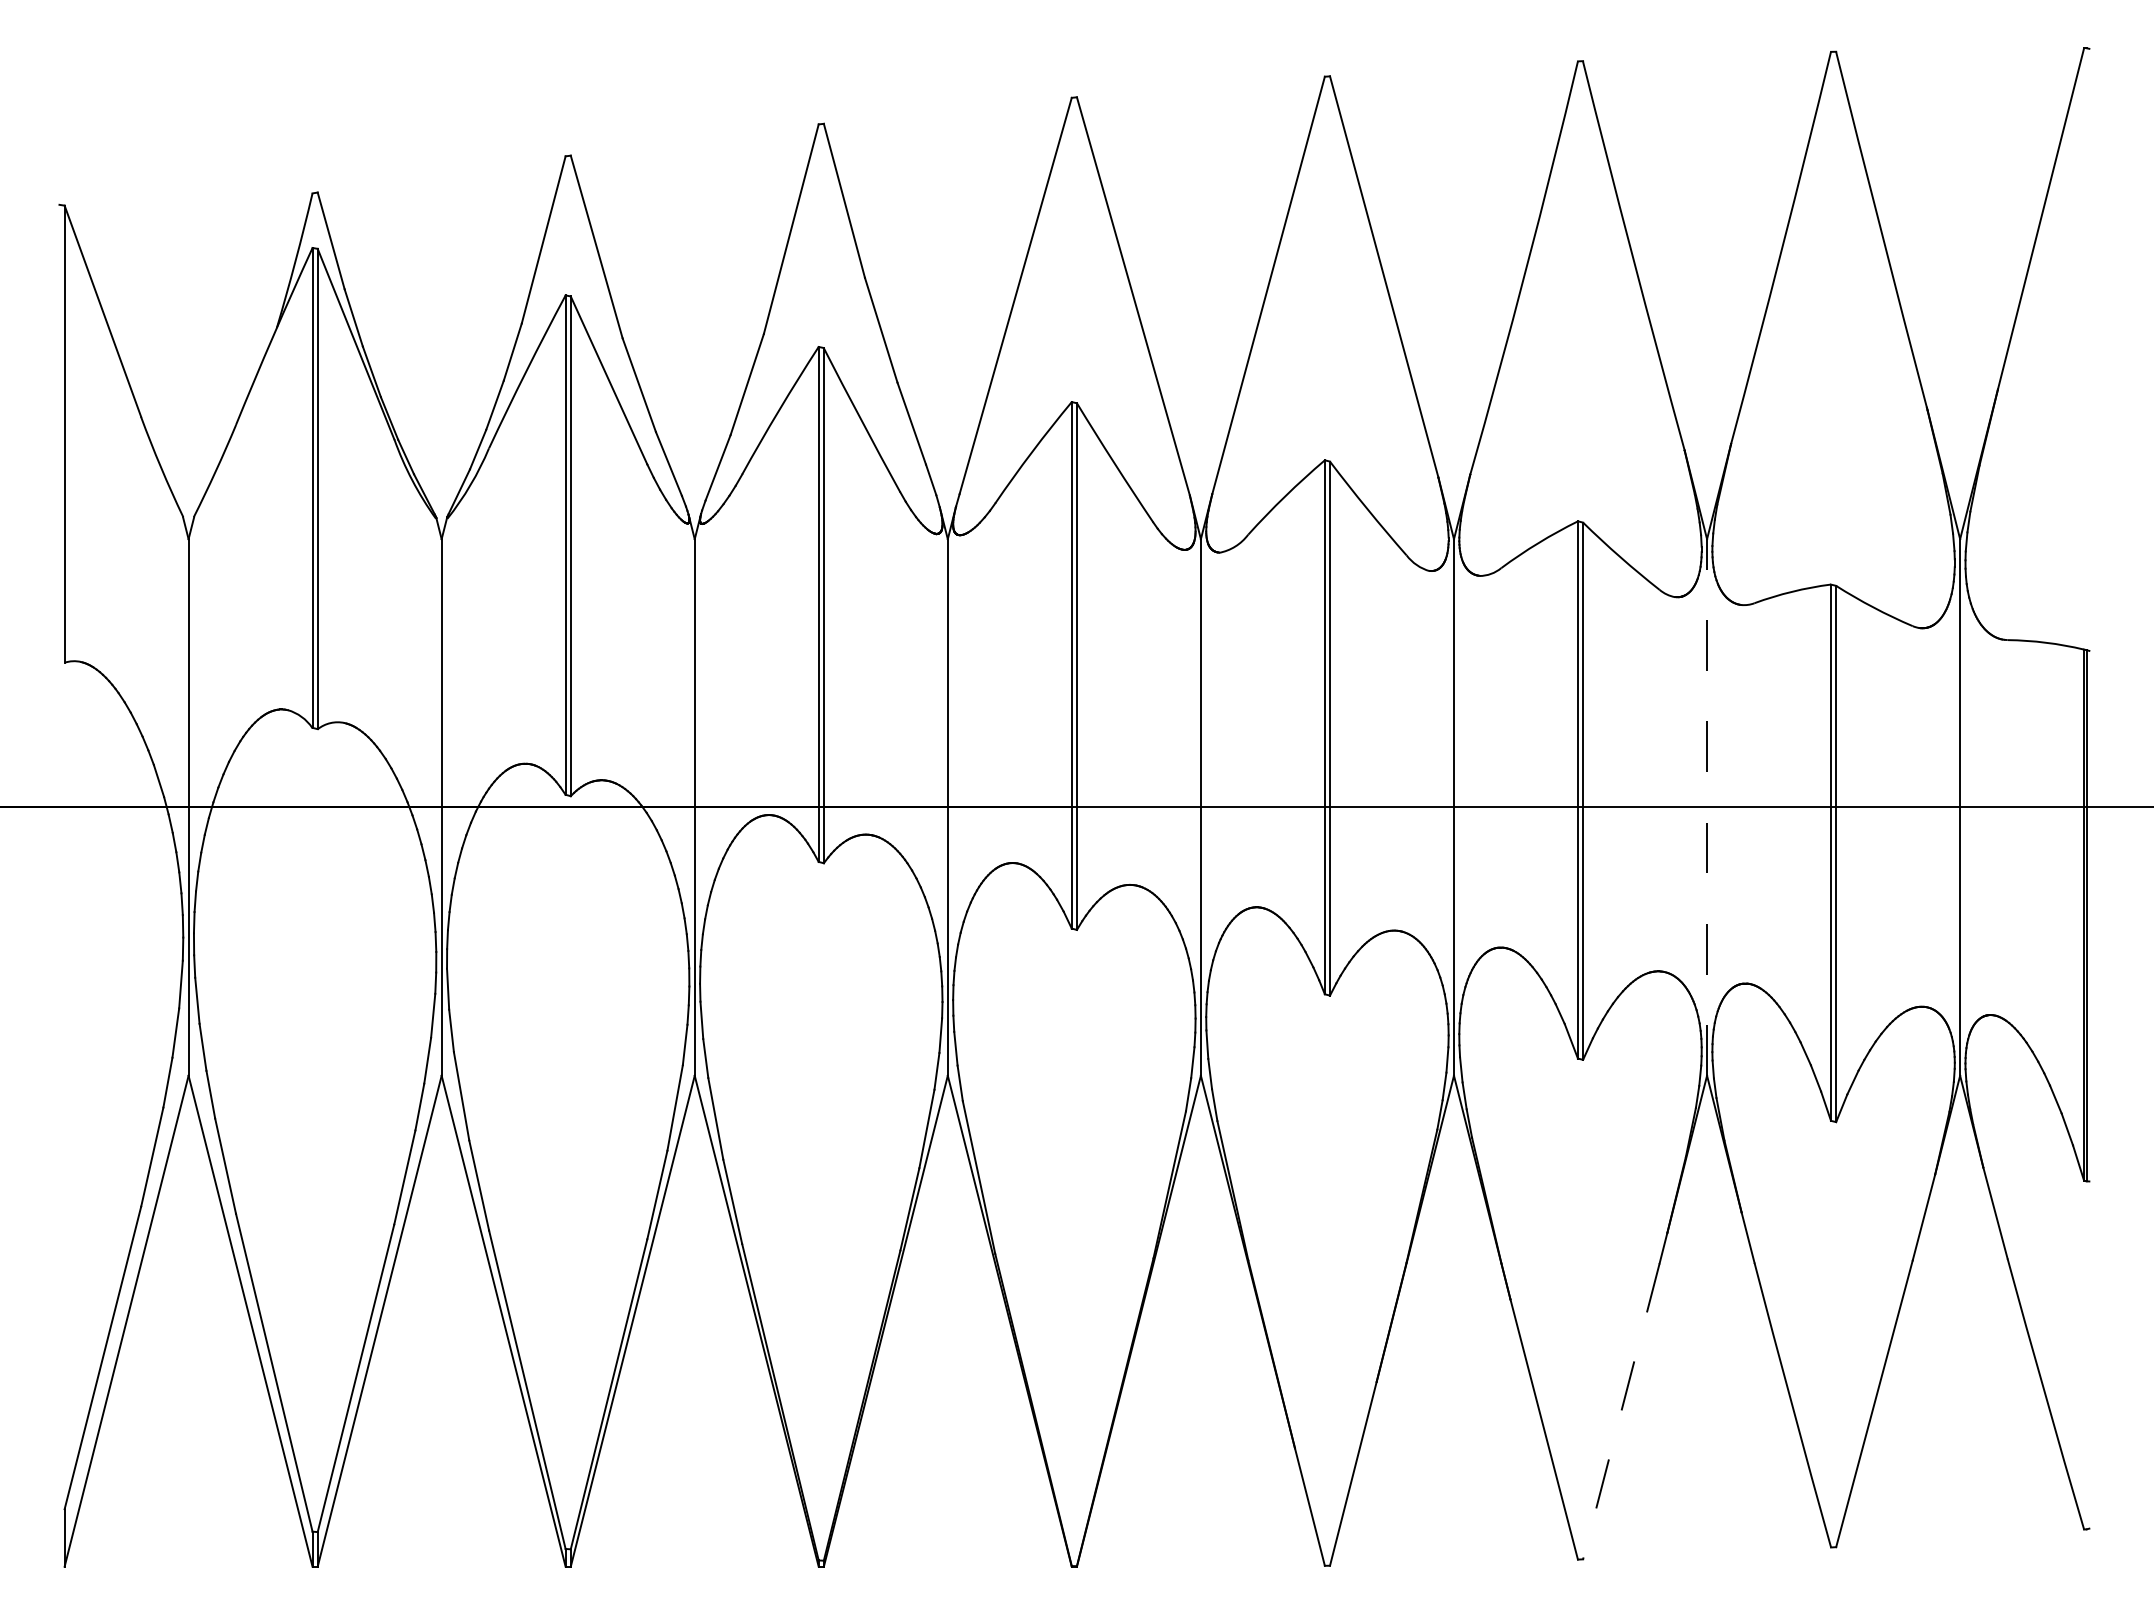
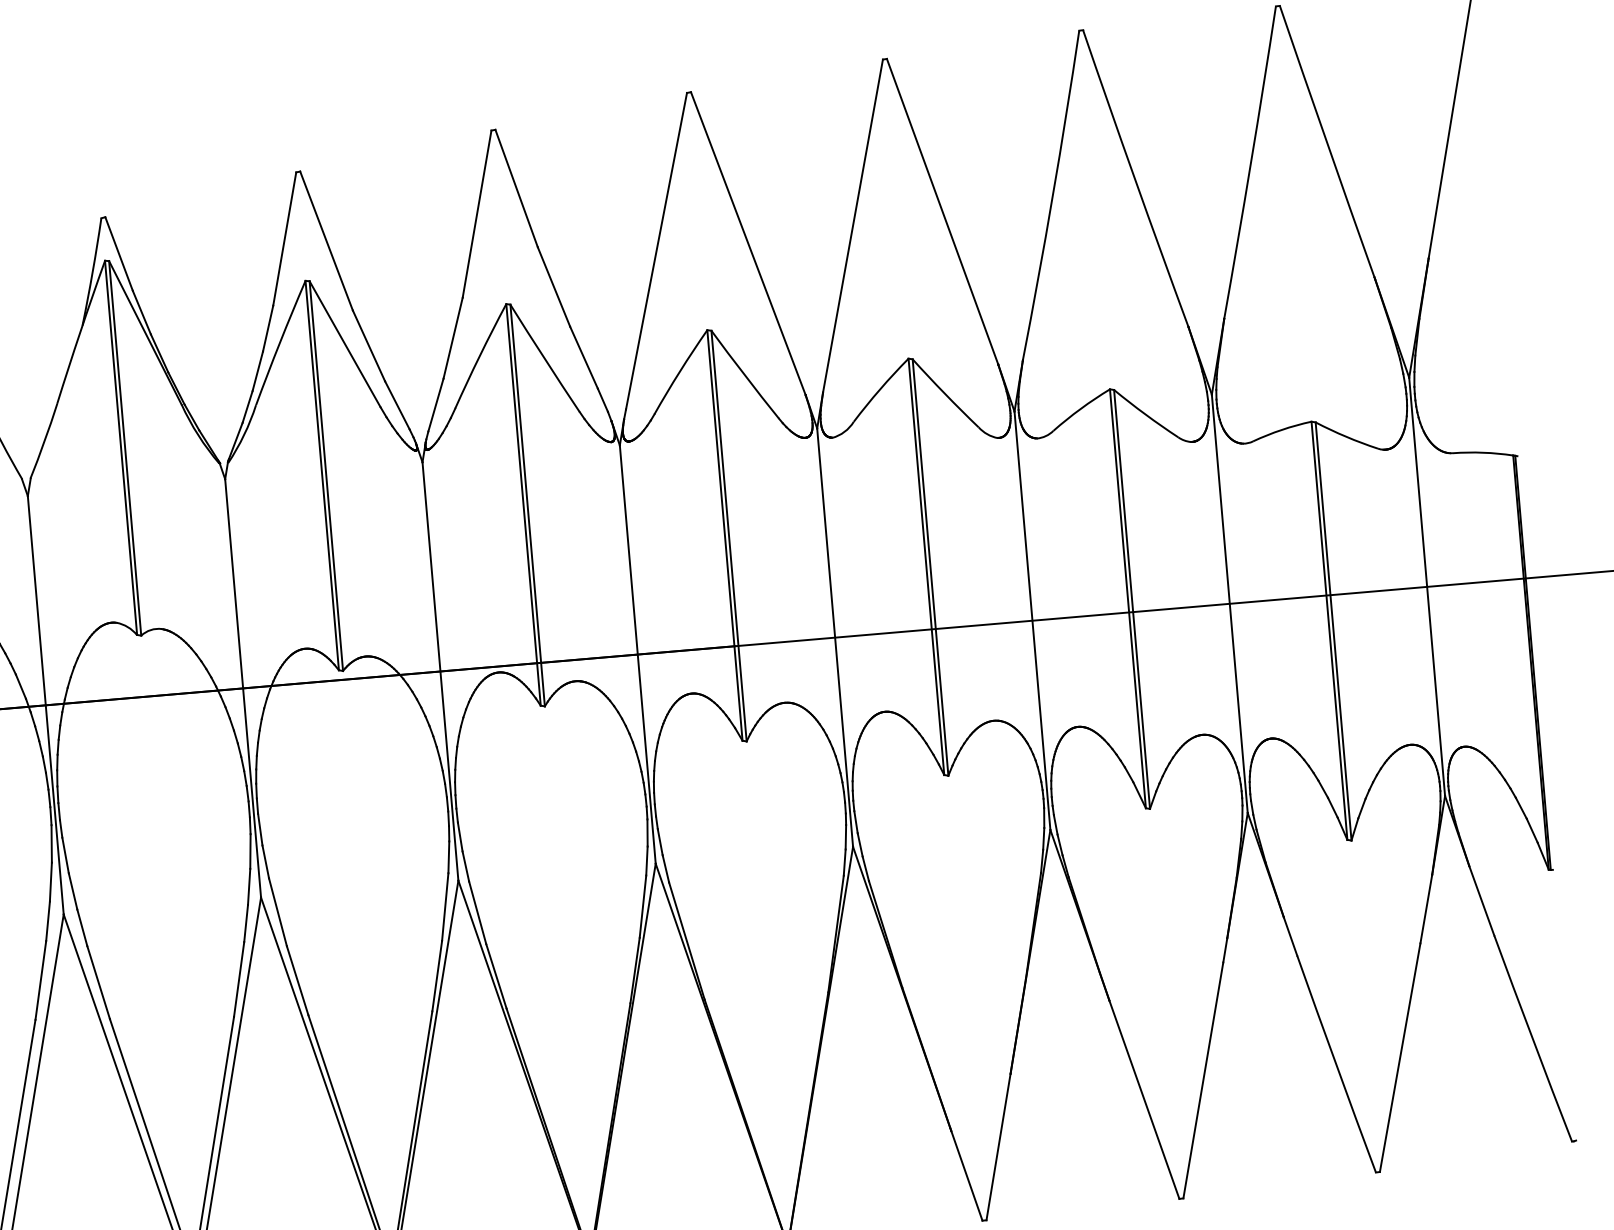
line: (1707, 806) -> (1230, 603), dashed -> solid
line: (1621, 1411) -> (1203, 1080), dashed -> solid

